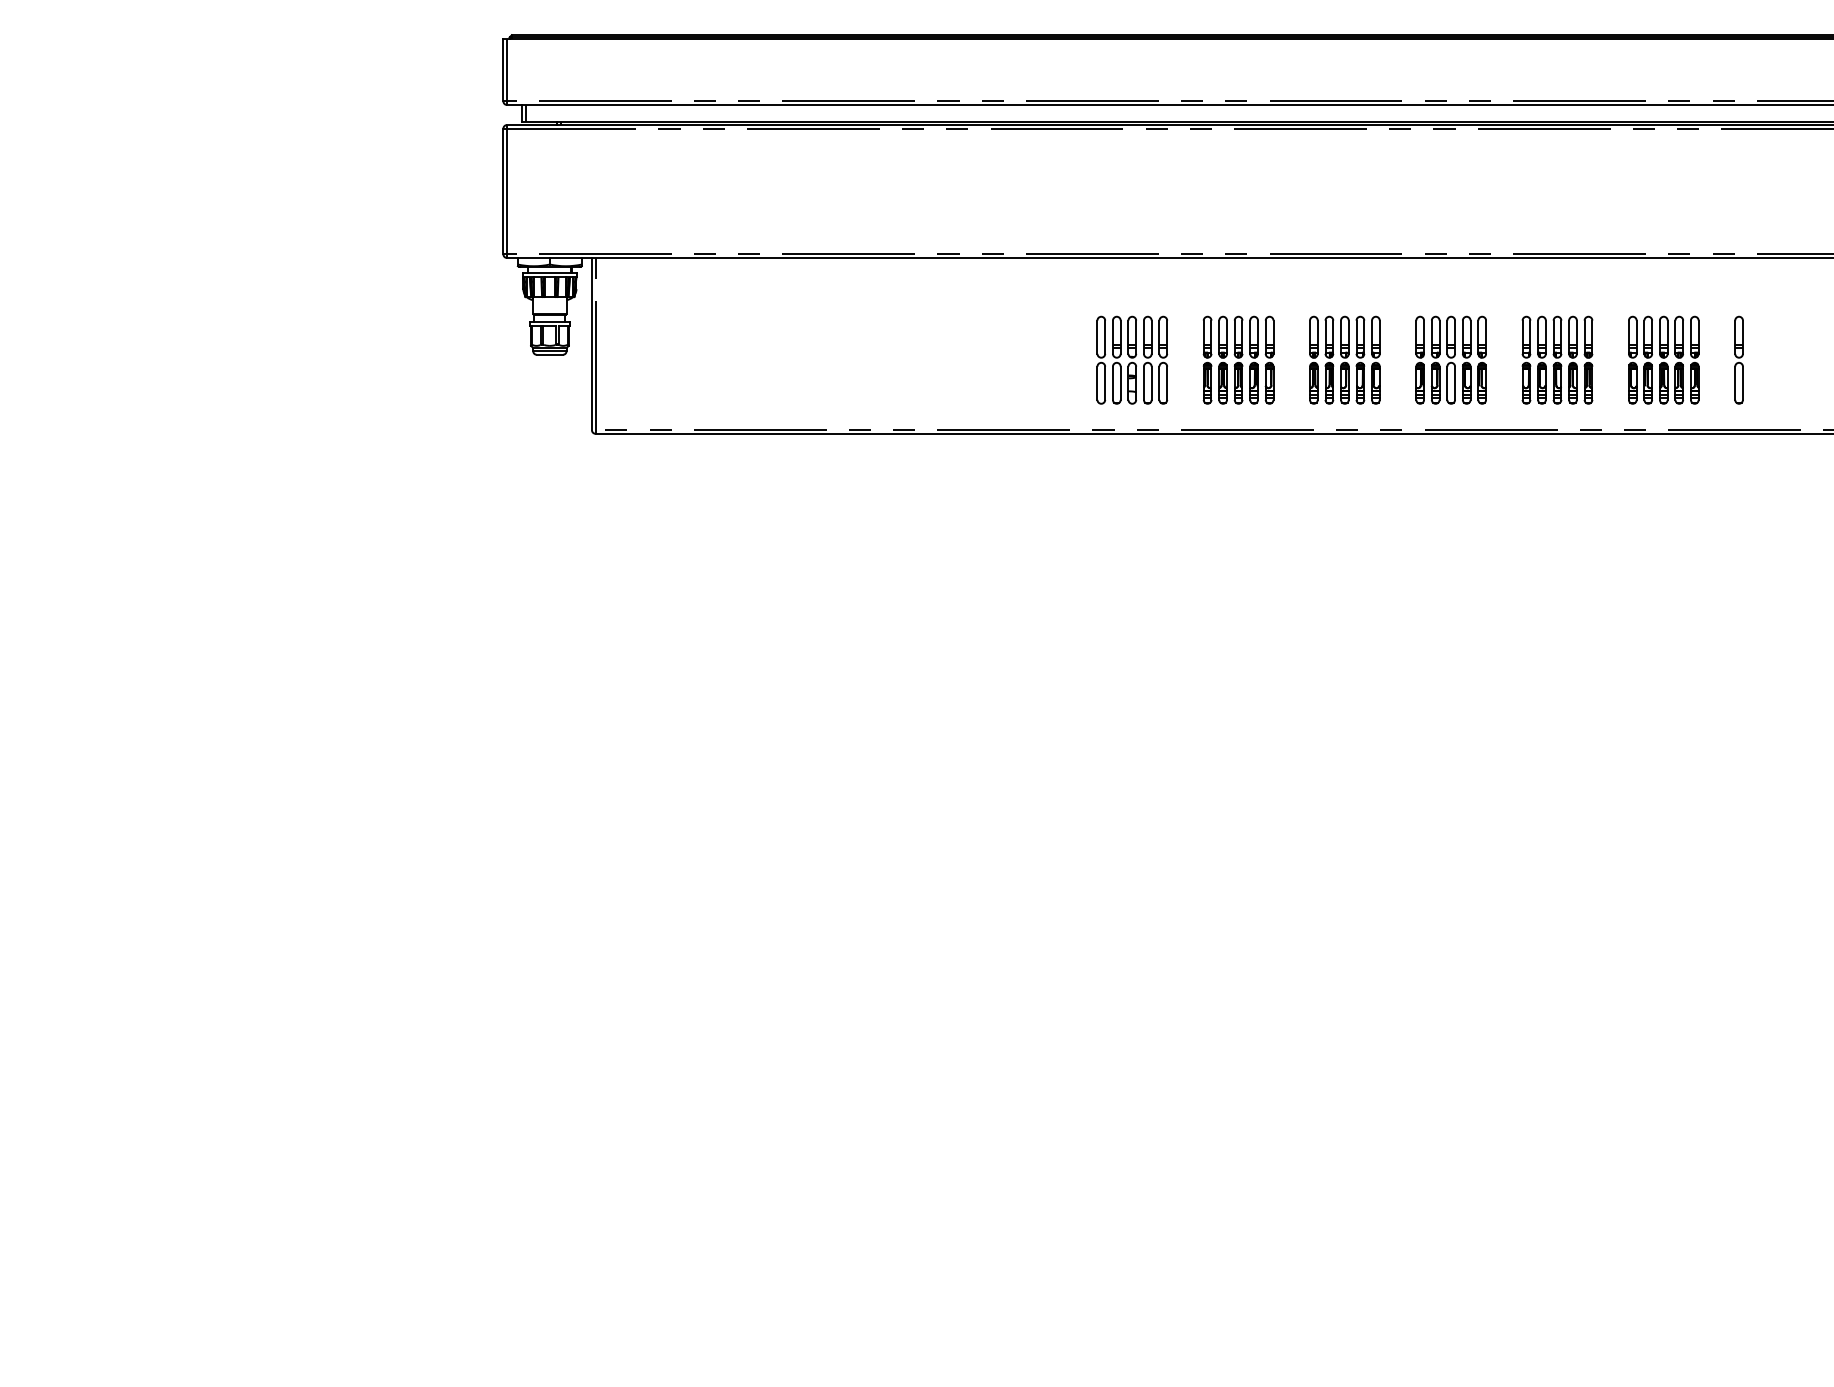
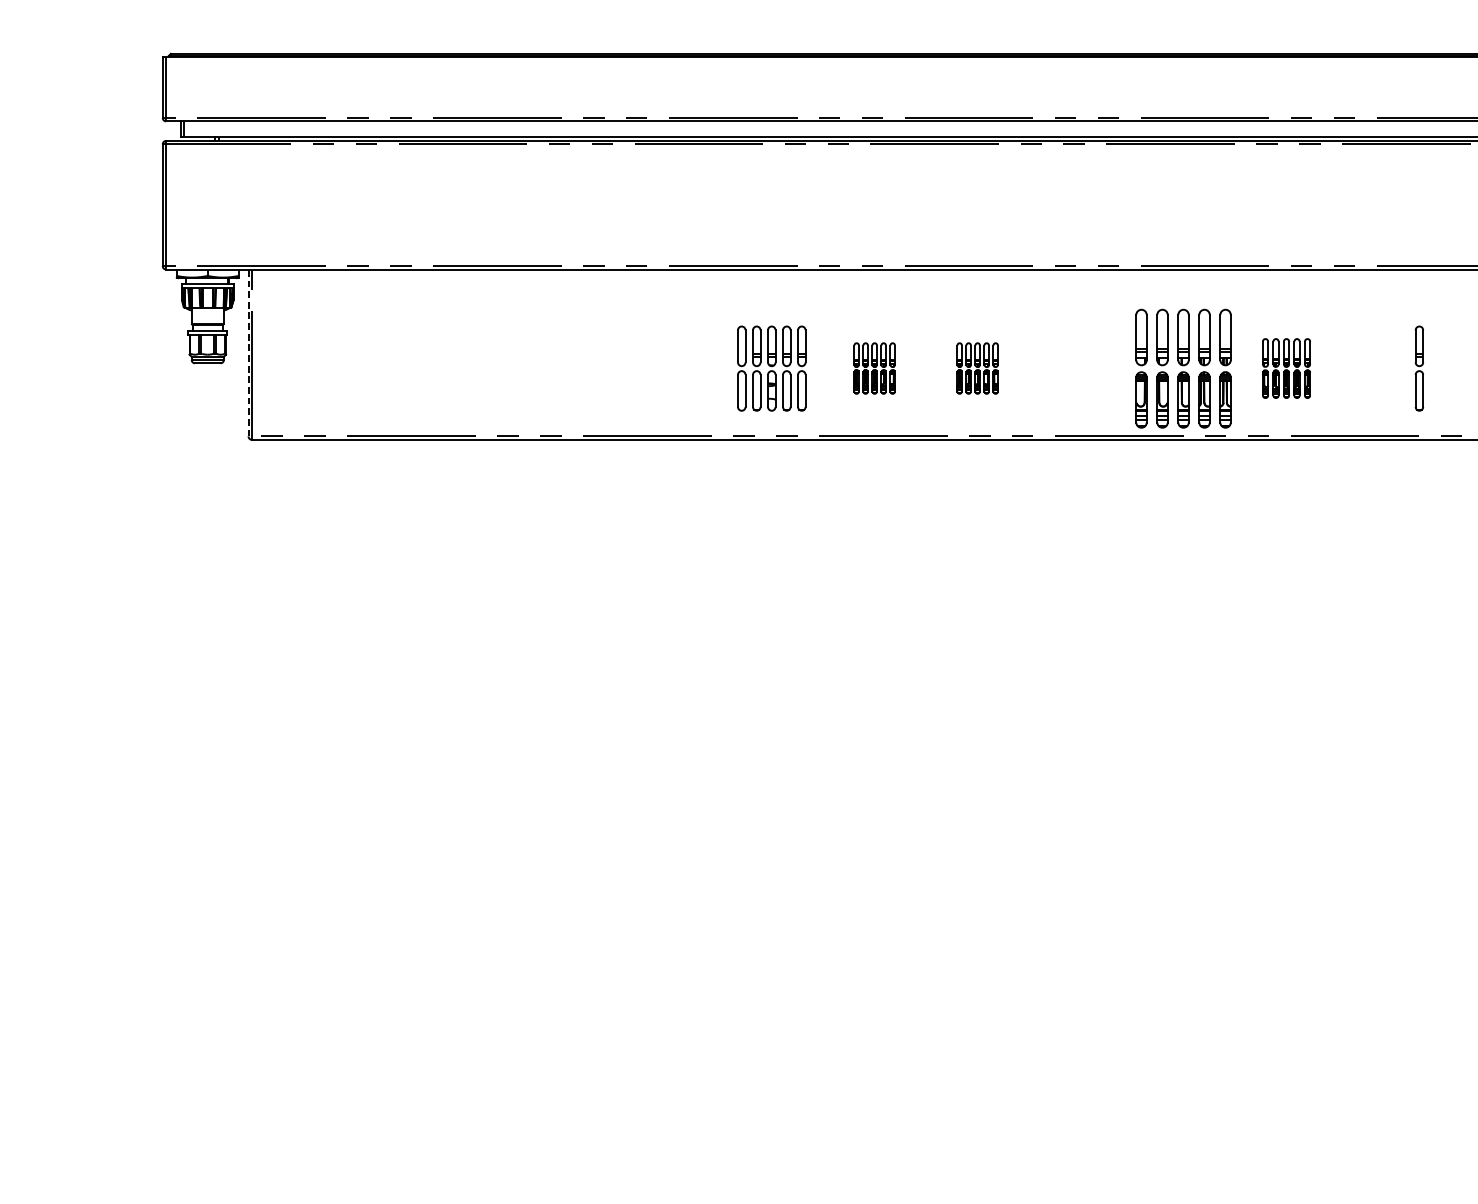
line: (591, 343) -> (248, 352), solid -> dashed
part: (1238, 359) -> (874, 367), size x0.6
part: (1344, 359) -> (977, 367), size x0.6
part: (1450, 359) -> (1079, 367), removed
part: (1557, 359) -> (1183, 367), size x1.4
part: (1663, 359) -> (1286, 367), size x0.7
part: (1738, 359) -> (1418, 367), moved

